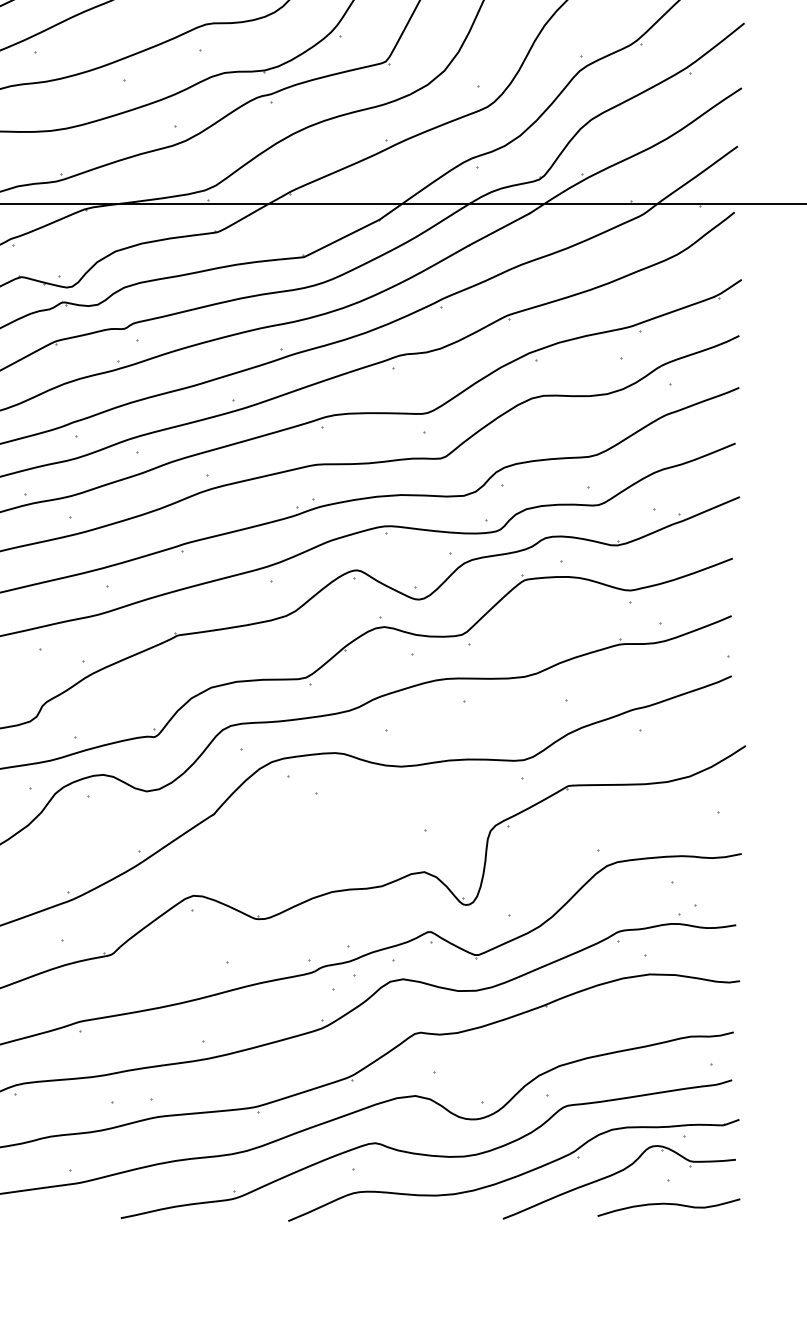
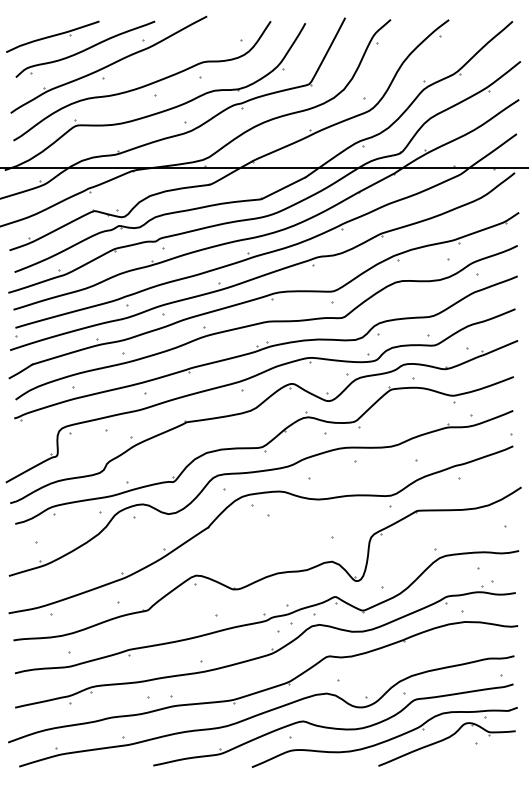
curve: (669, 1206) -> (476, 758), removed

